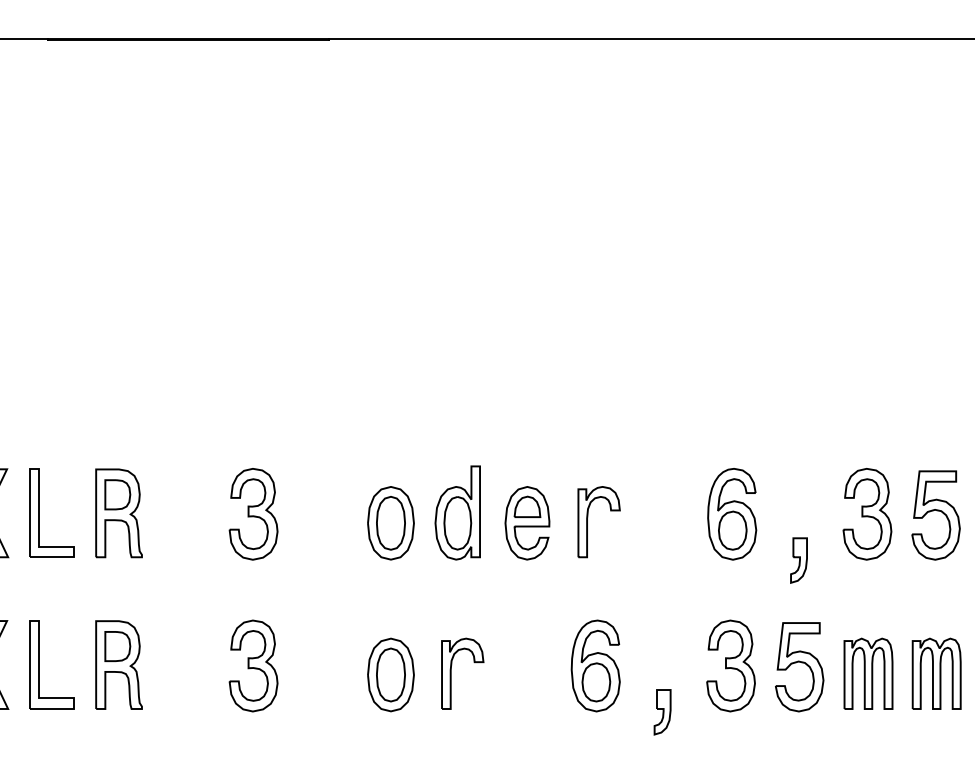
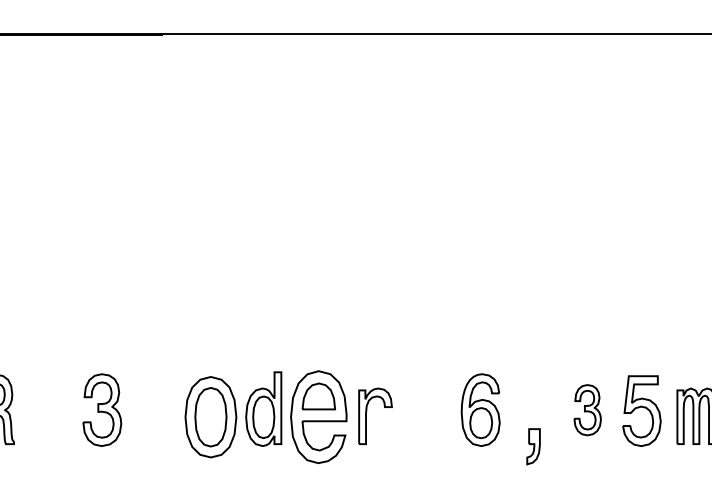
part: (867, 514) -> (587, 410), size x0.7
part: (390, 523) -> (210, 417), size x1.4
part: (527, 523) -> (318, 417), size x1.6

